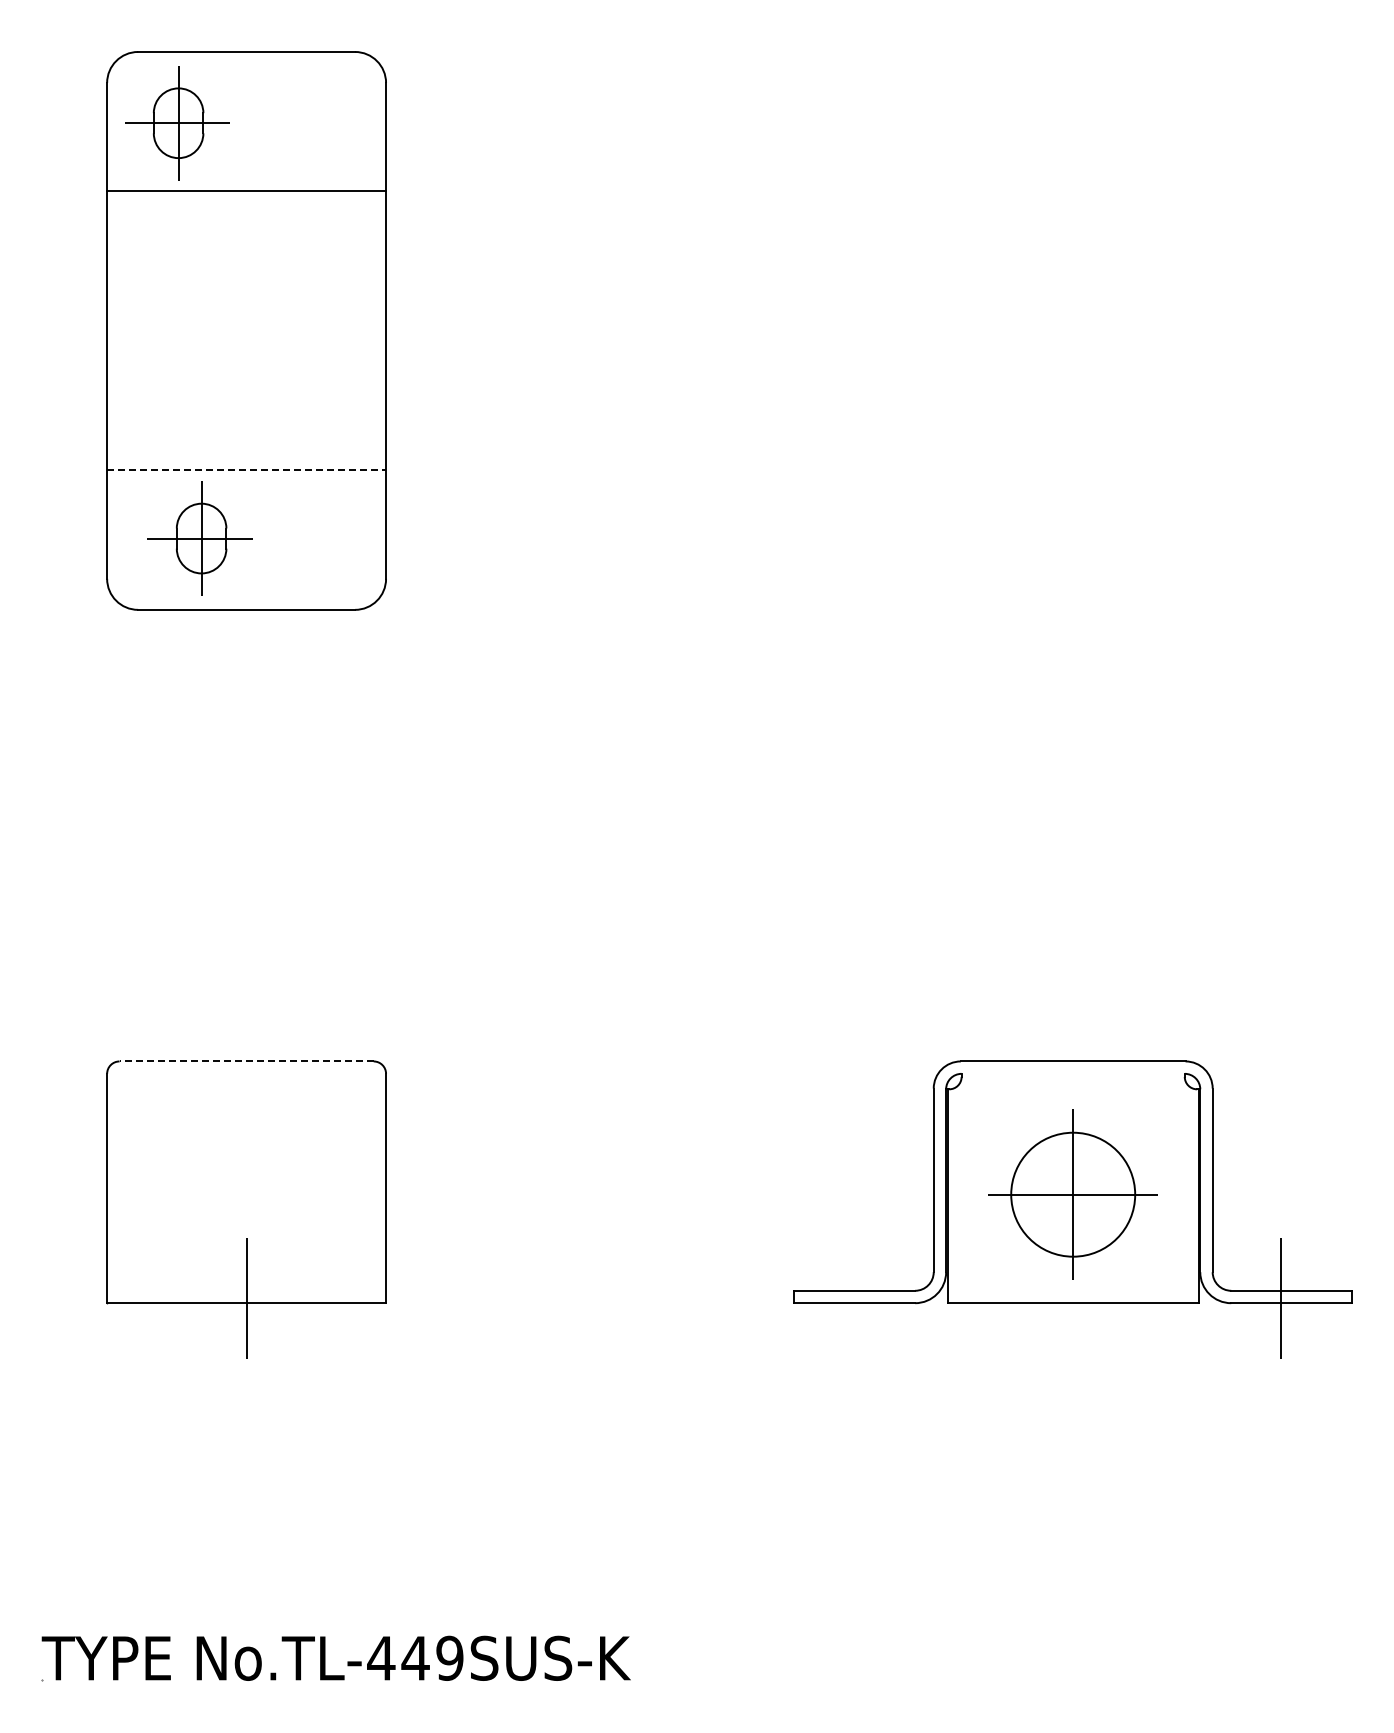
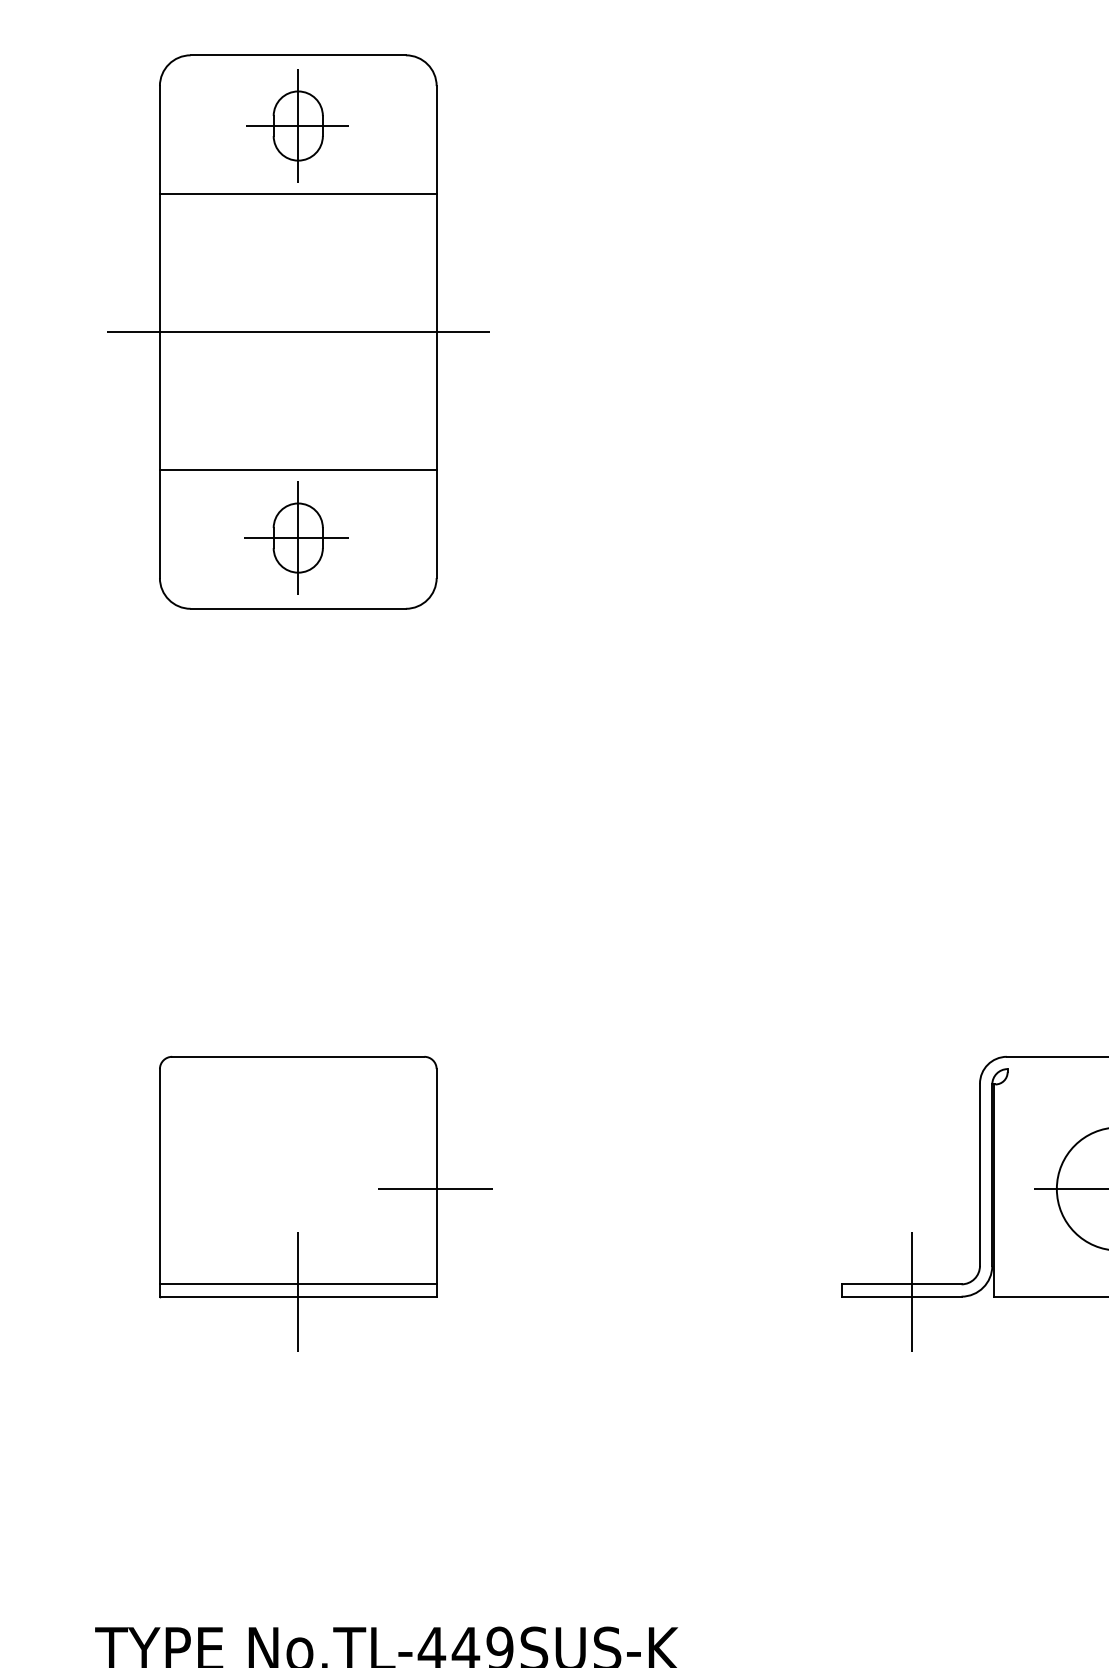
part: (177, 123) -> (297, 126), moved
line: (246, 330) -> (298, 331), added
line: (247, 470) -> (299, 470), dashed -> solid
part: (199, 538) -> (296, 538), moved
line: (246, 1061) -> (298, 1056), dashed -> solid
line: (384, 1194) -> (435, 1188), added
line: (246, 1290) -> (298, 1284), added
line: (865, 1297) -> (912, 1291), added

